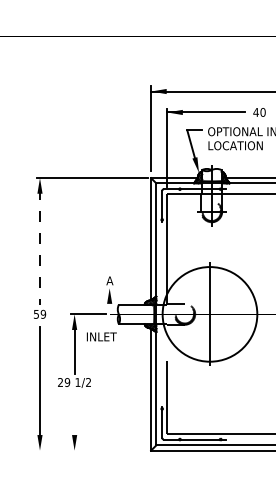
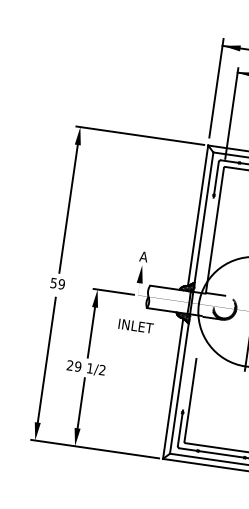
line: (39, 247) -> (68, 206), dashed -> solid
text: (101, 336) -> (135, 325), moved
line: (74, 415) -> (80, 405), added
line: (91, 450) -> (94, 448), added

